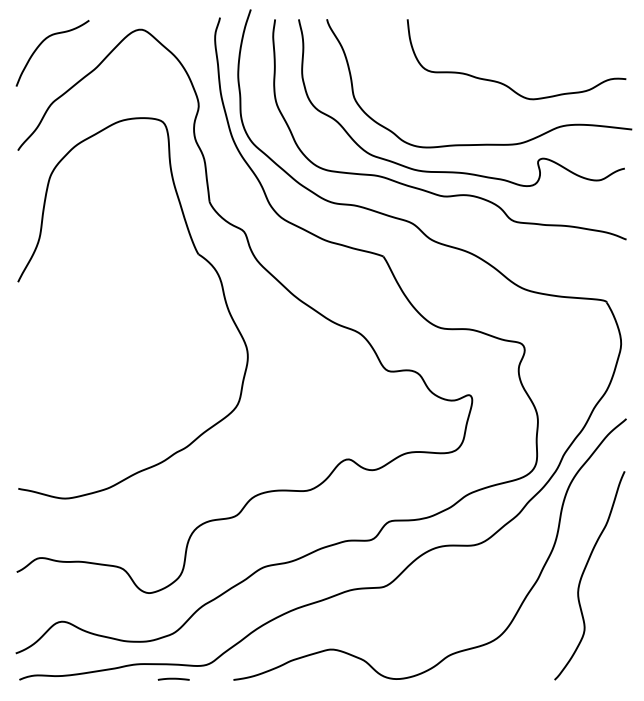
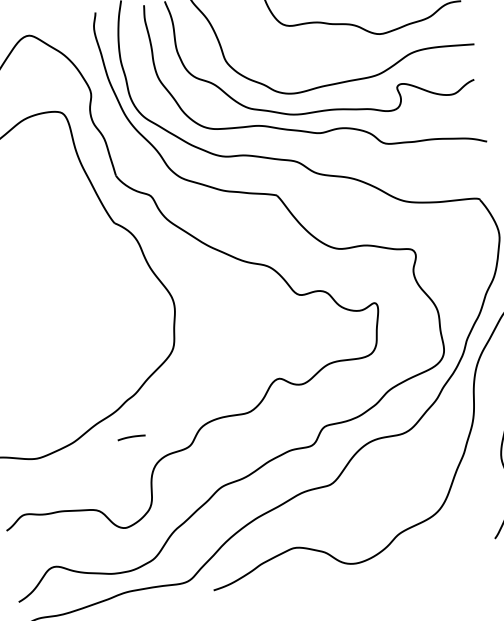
line: (173, 678) -> (131, 436), moved

